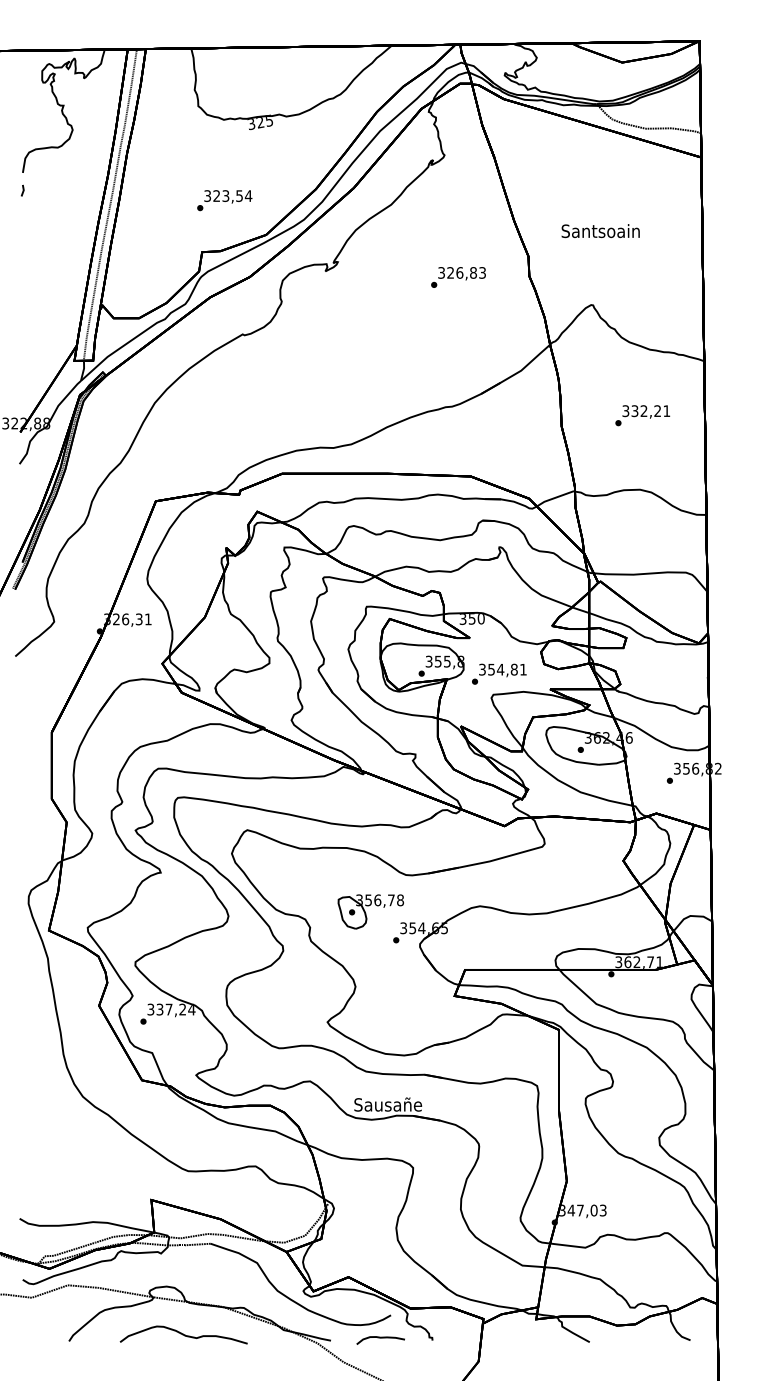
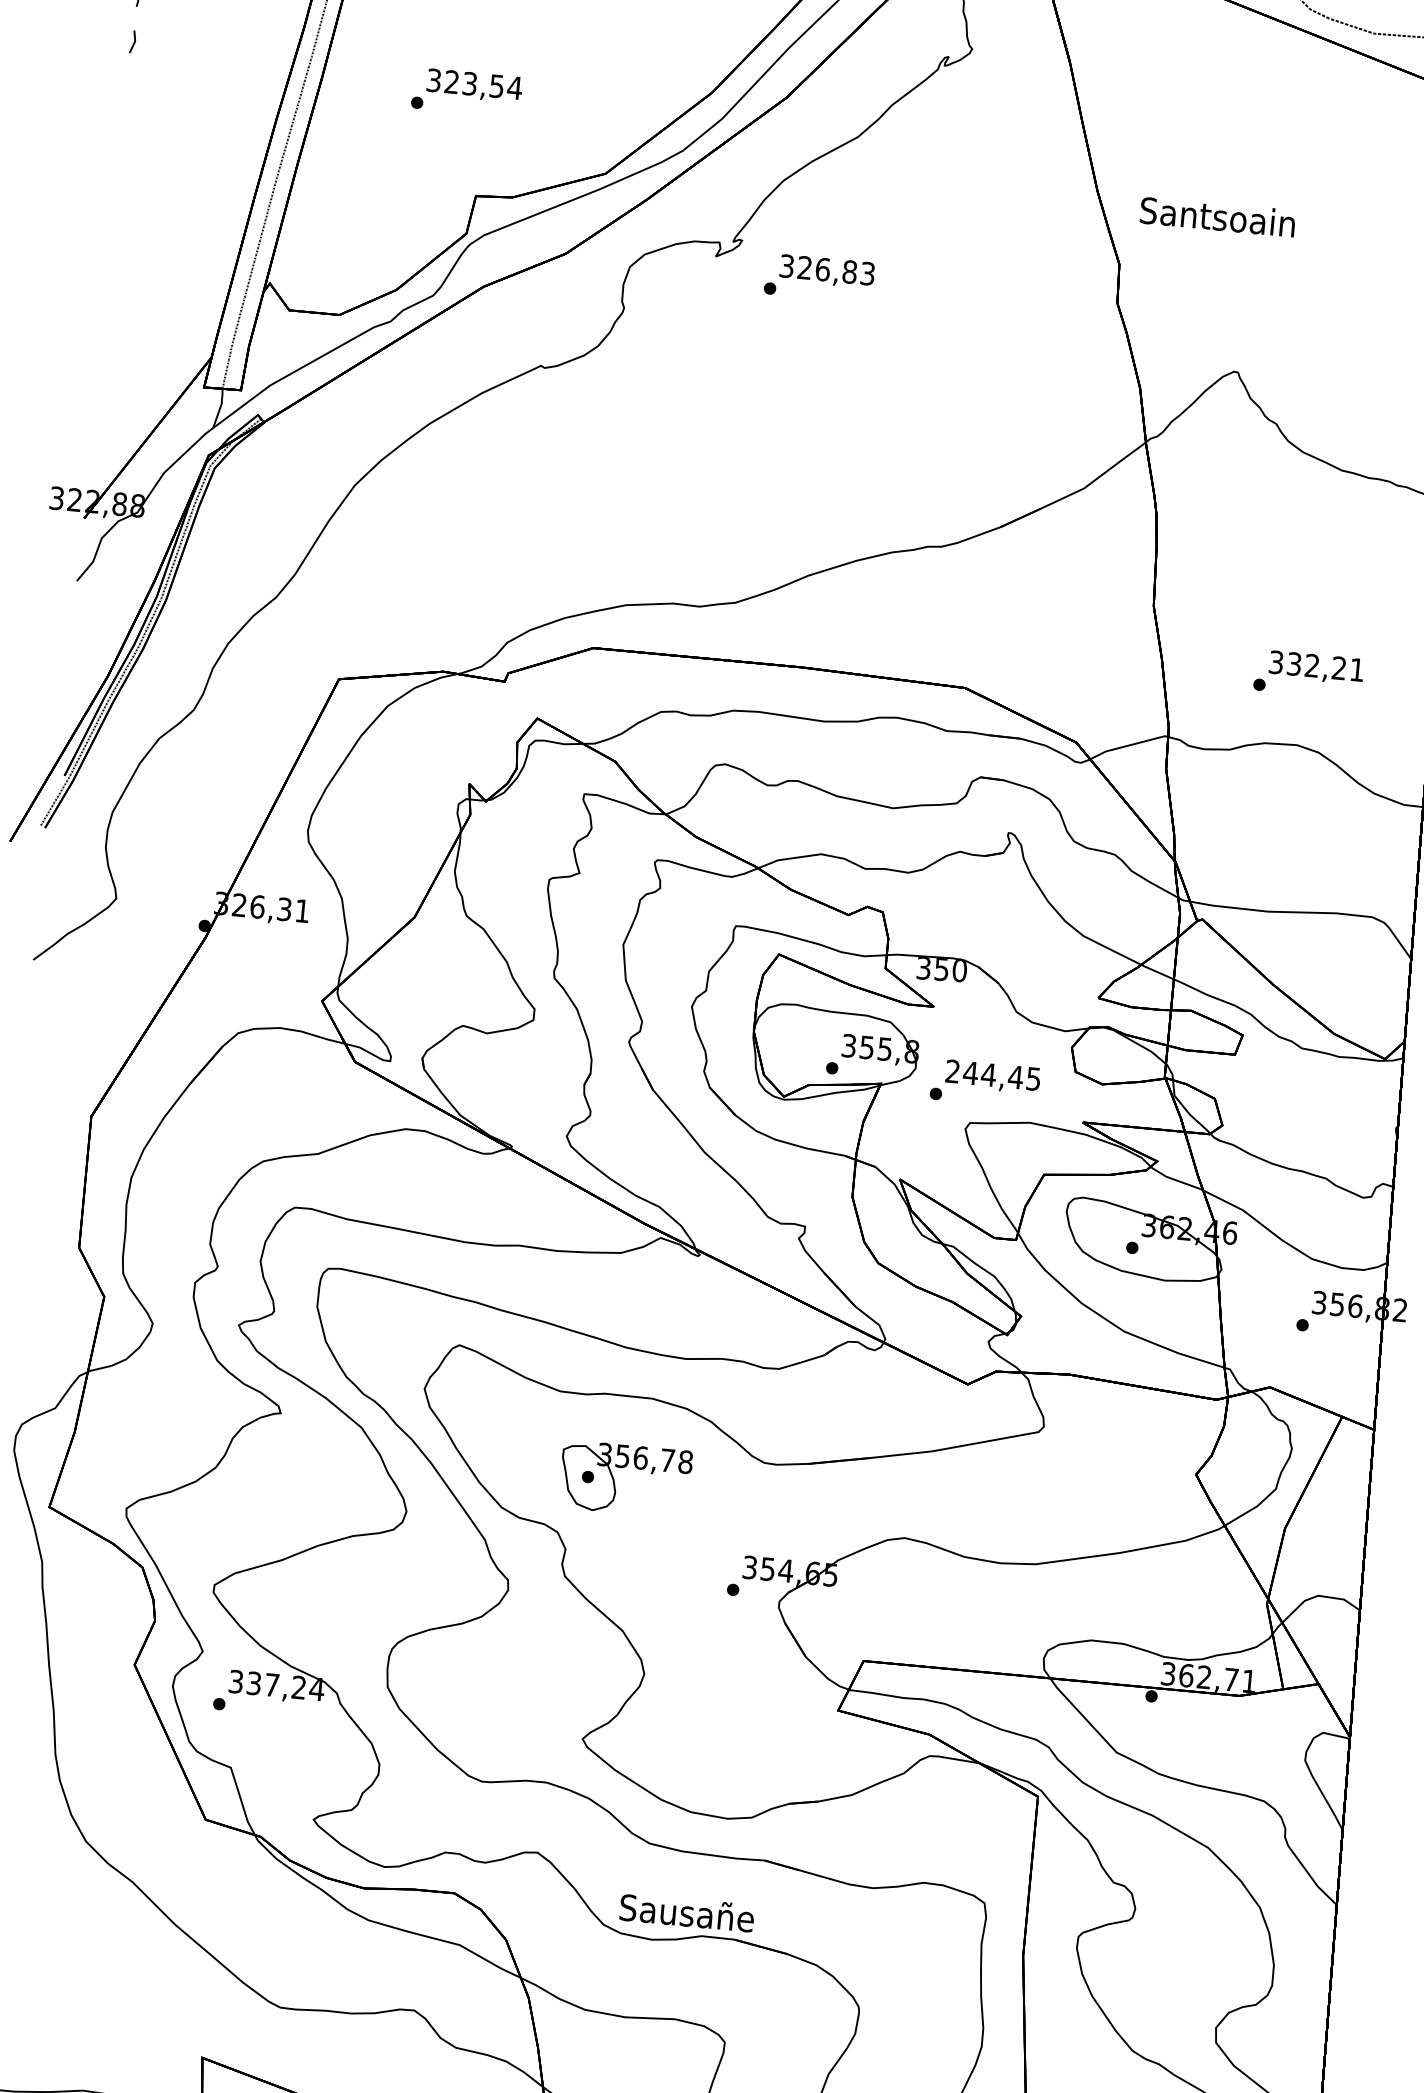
text: (224, 200) -> (466, 92), moved
text: (600, 231) -> (1217, 217), moved
text: (458, 277) -> (819, 278), moved
text: (642, 415) -> (1308, 674), moved
text: (502, 669) -> (992, 1074), 354,81 -> 244,45
part: (370, 911) -> (624, 1478), moved

